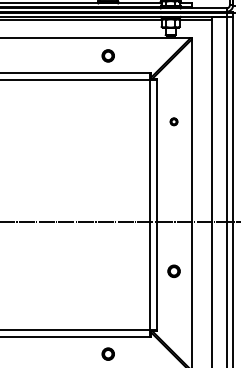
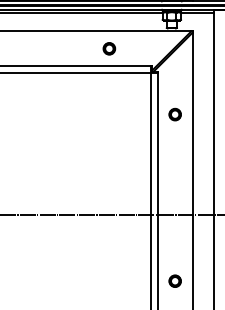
part: (173, 121) -> (174, 114), size x1.67
part: (173, 270) -> (174, 280), moved

